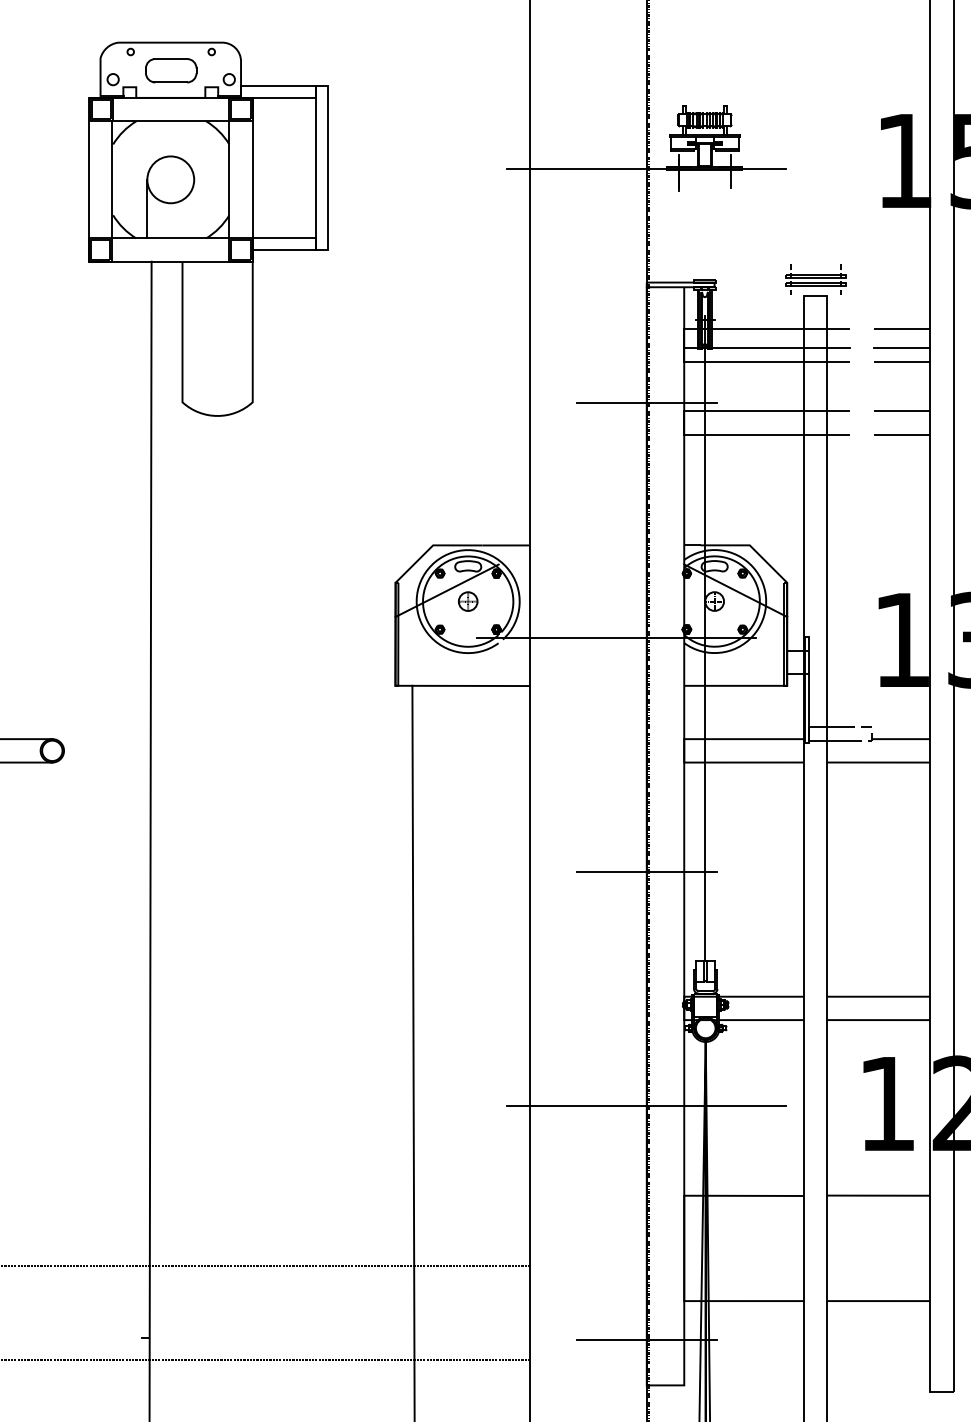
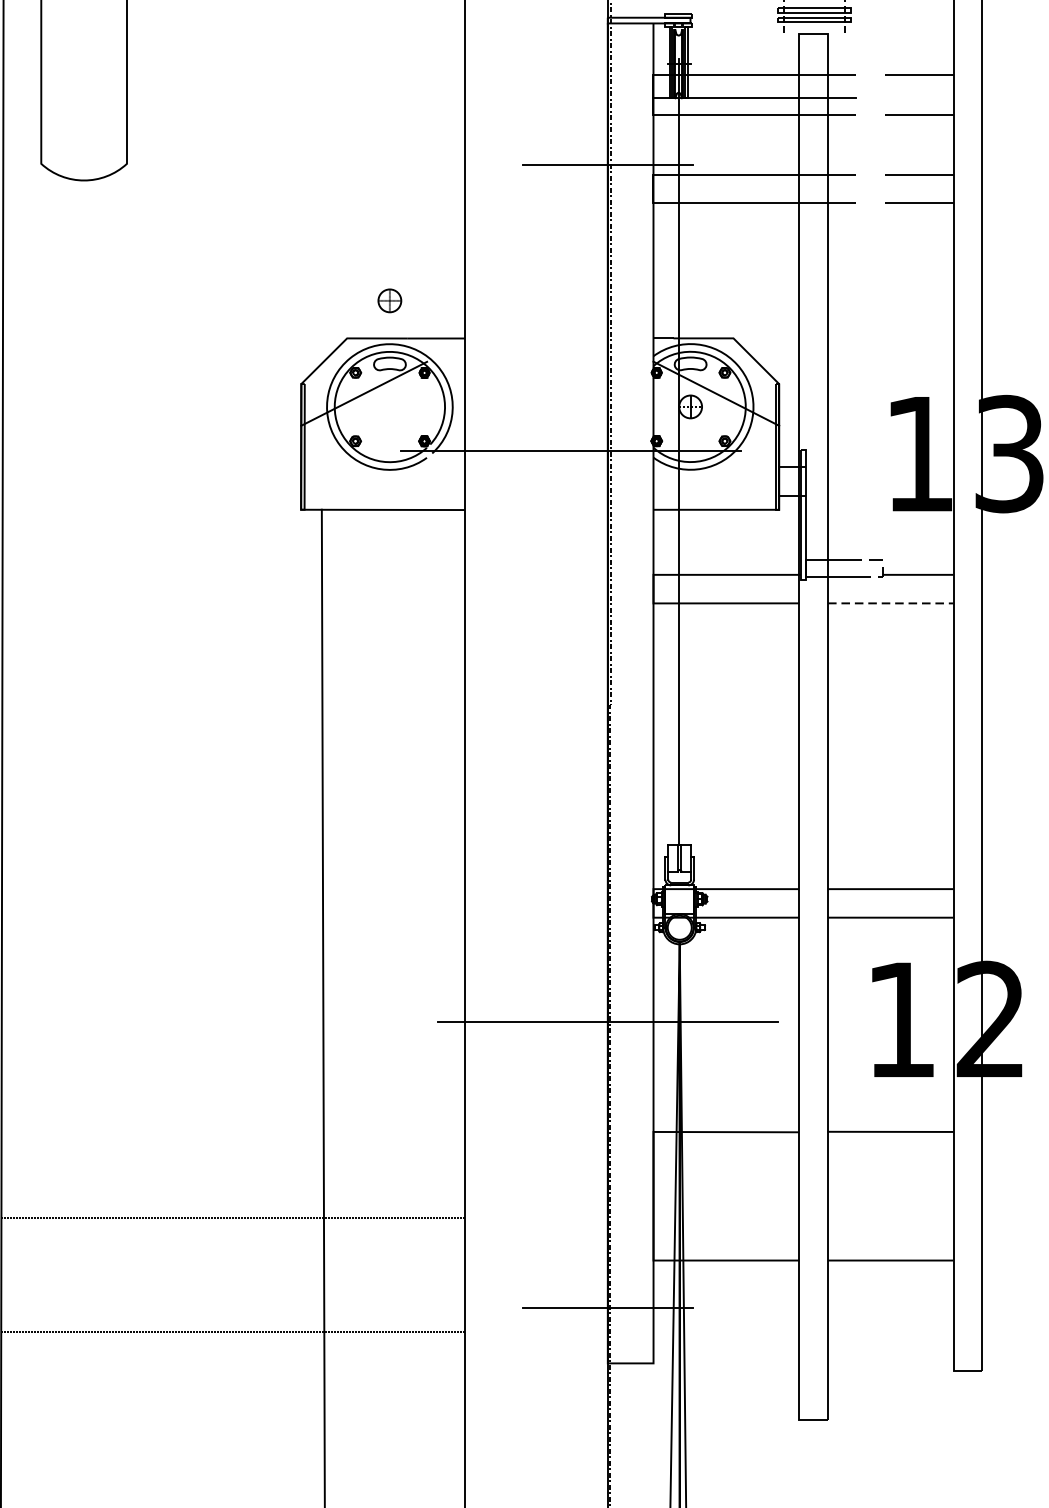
line: (901, 348) -> (918, 98), removed
part: (468, 601) -> (390, 300), moved
line: (879, 762) -> (891, 603), solid -> dashed
line: (646, 871) -> (607, 736), removed

